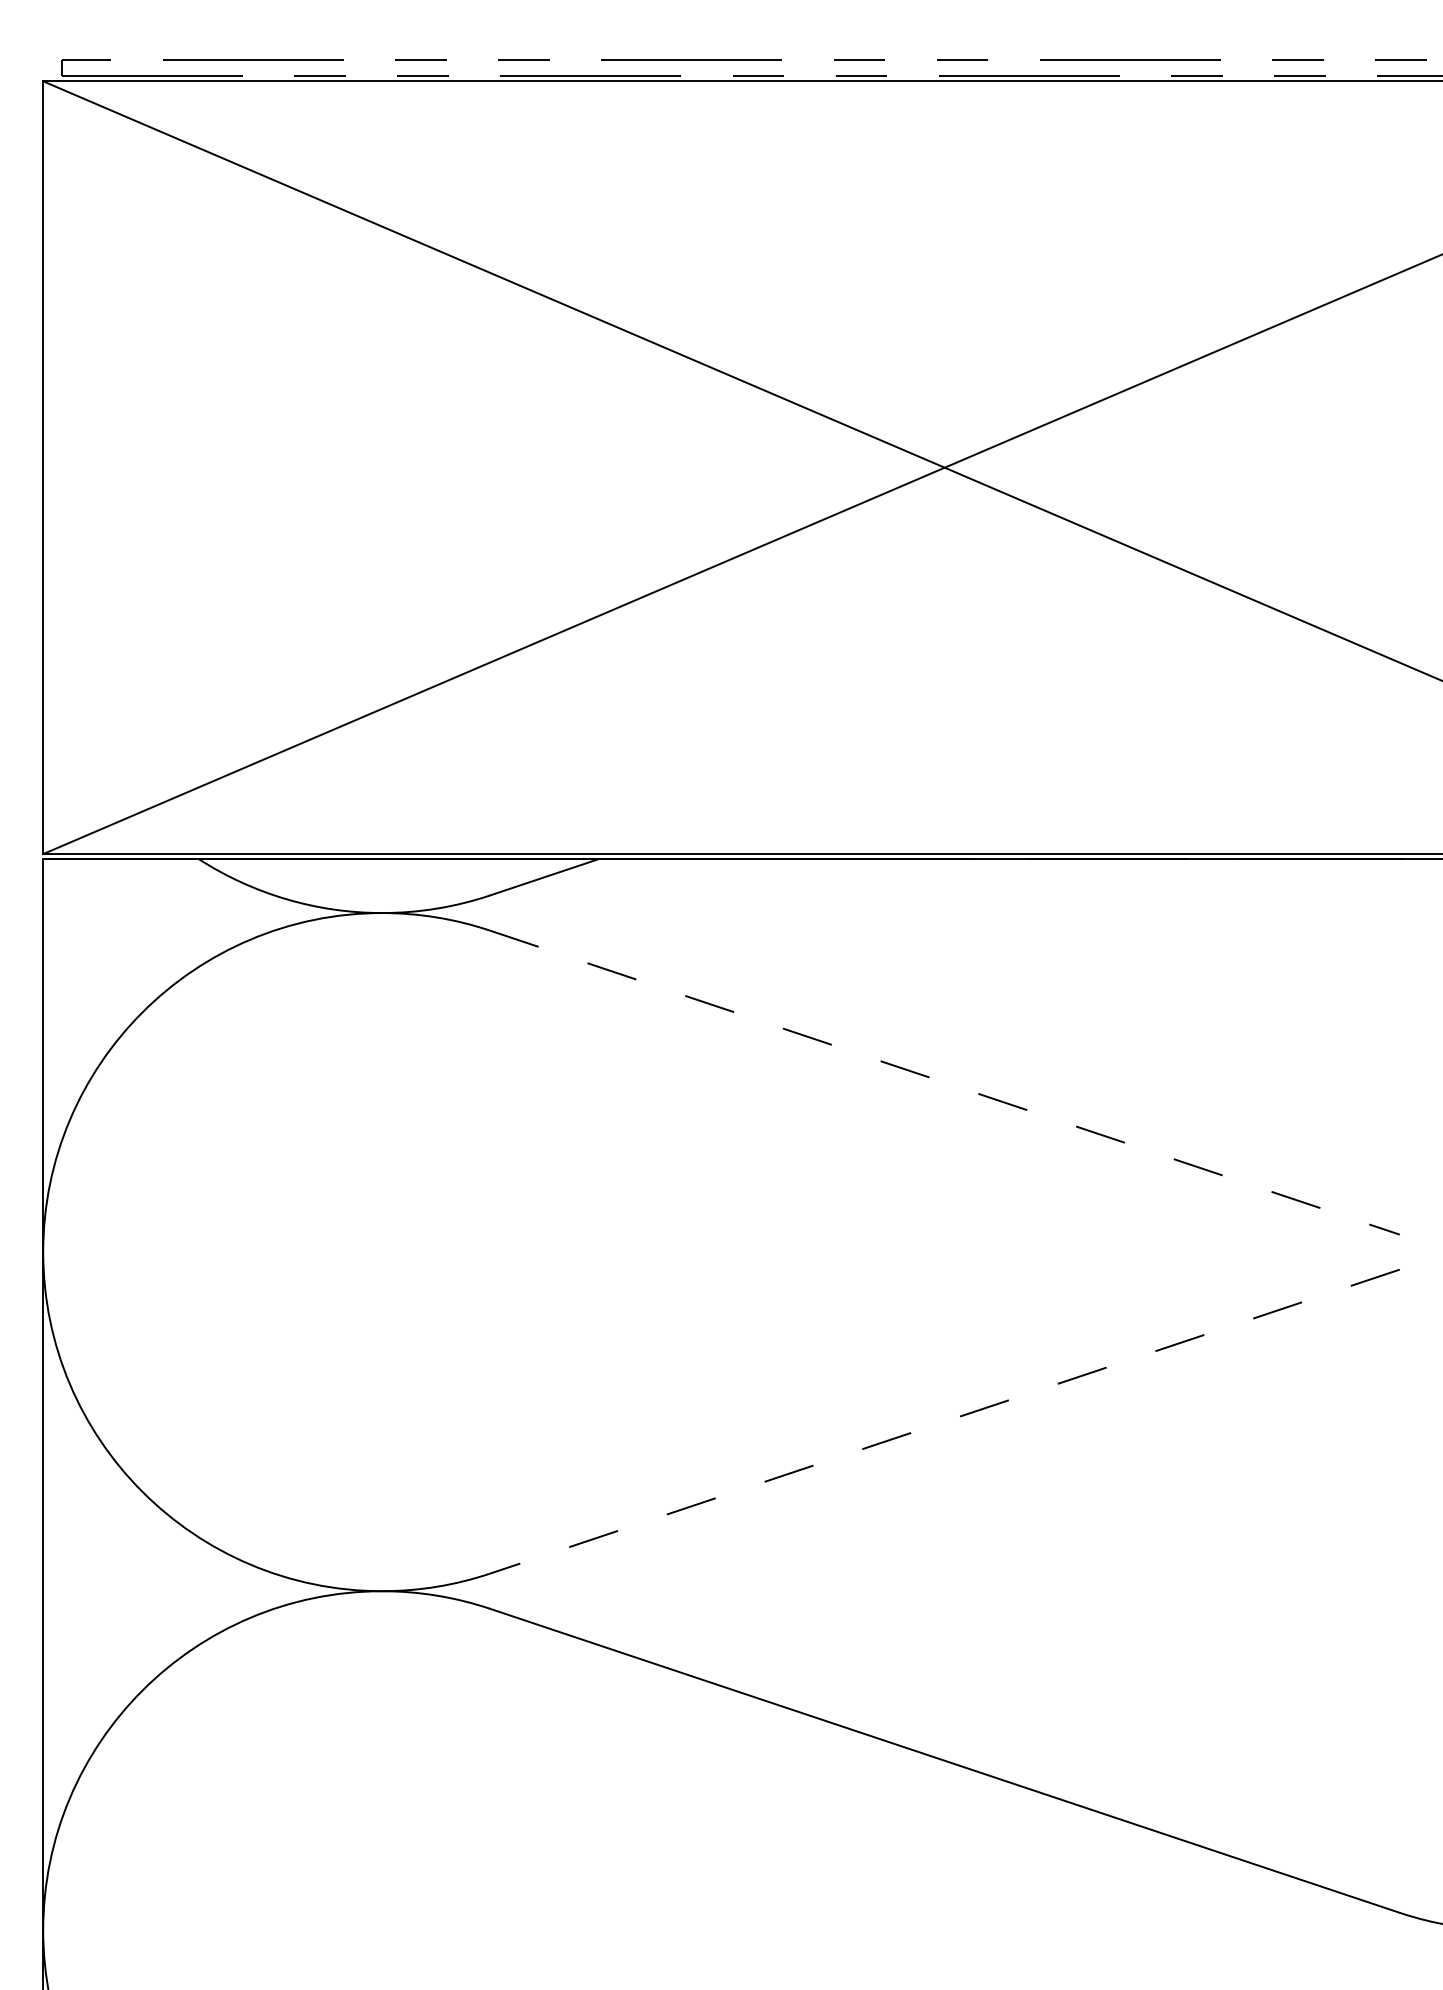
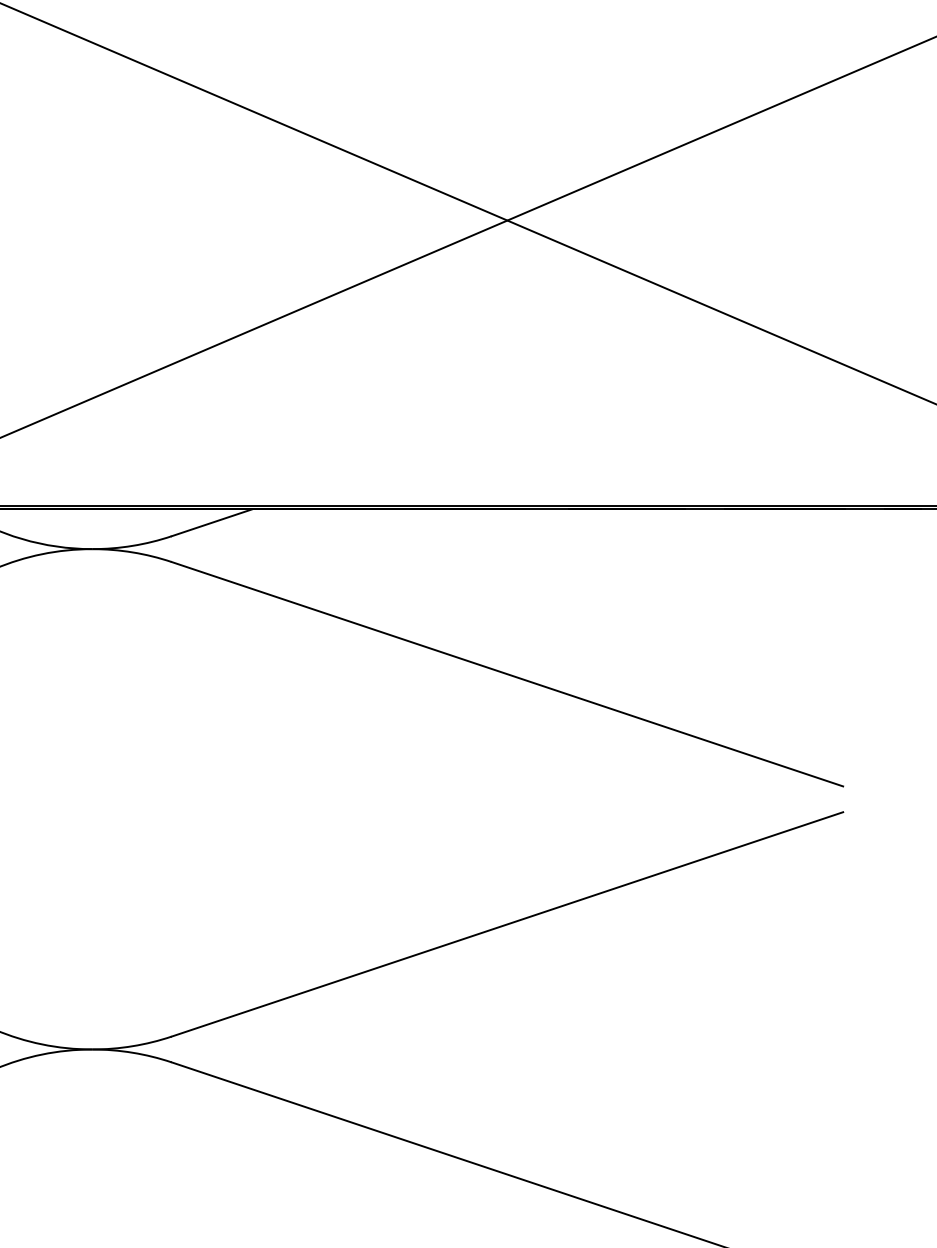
line: (944, 1082) -> (507, 674), dashed -> solid
line: (944, 1421) -> (507, 924), dashed -> solid

